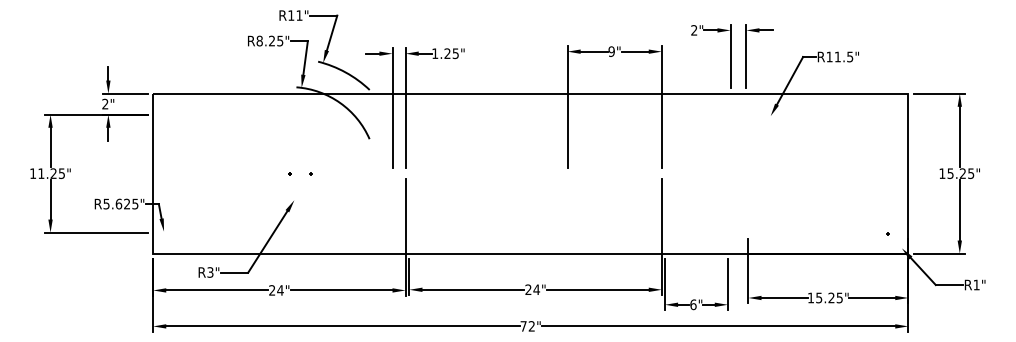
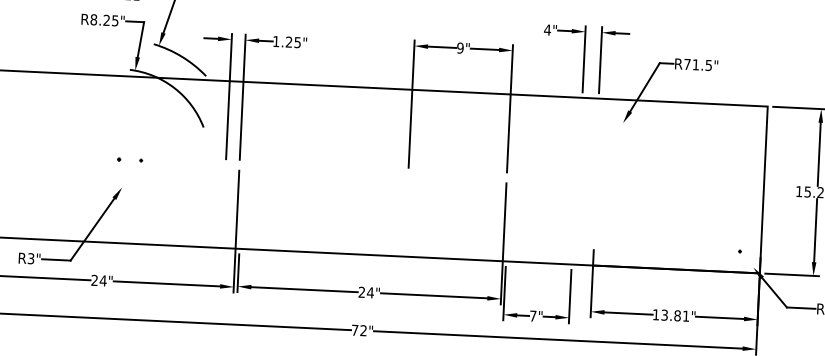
text: (693, 30) -> (546, 30), 2" -> 4"
text: (829, 56) -> (687, 63), R11.5" -> R71.5"
text: (829, 297) -> (675, 315), 15.25" -> 13.81"
text: (693, 304) -> (533, 315), 6" -> 7"

